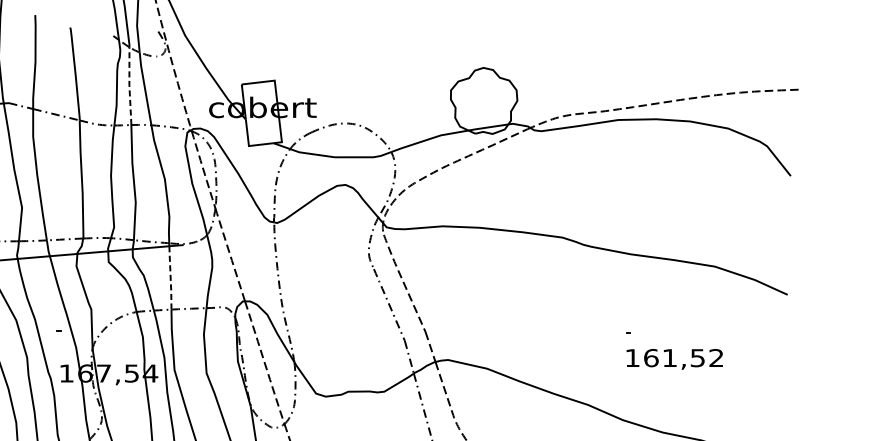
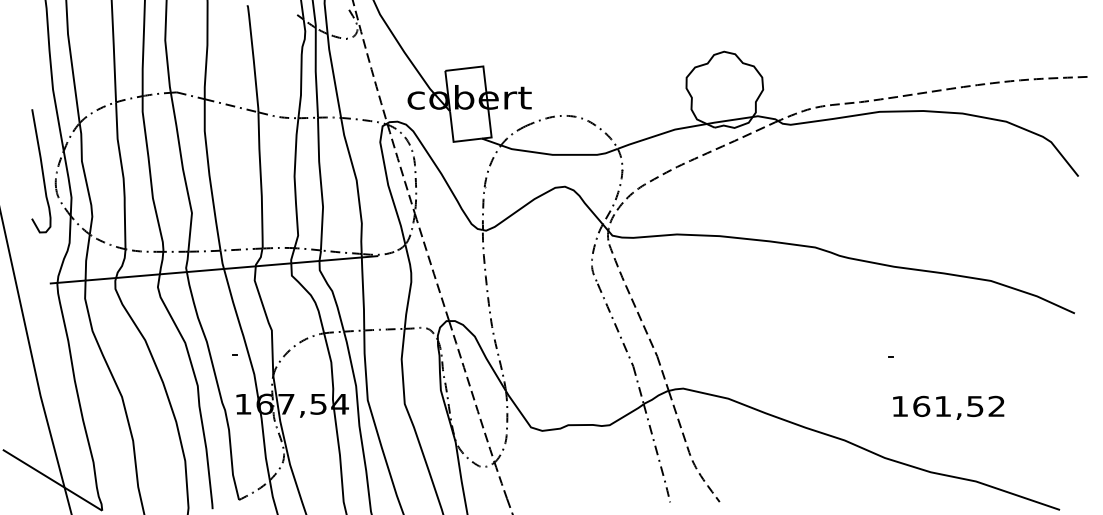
line: (129, 85) -> (315, 72), dashed -> solid
line: (170, 278) -> (363, 294), dashed -> solid
text: (674, 359) -> (948, 407), moved

